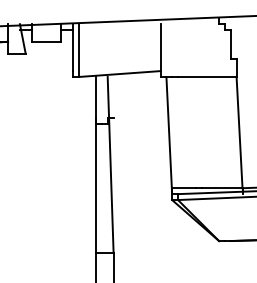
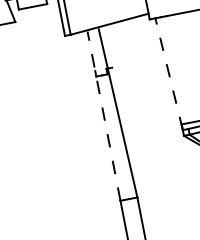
line: (169, 135) -> (169, 74), solid -> dashed
line: (96, 164) -> (104, 115), solid -> dashed

